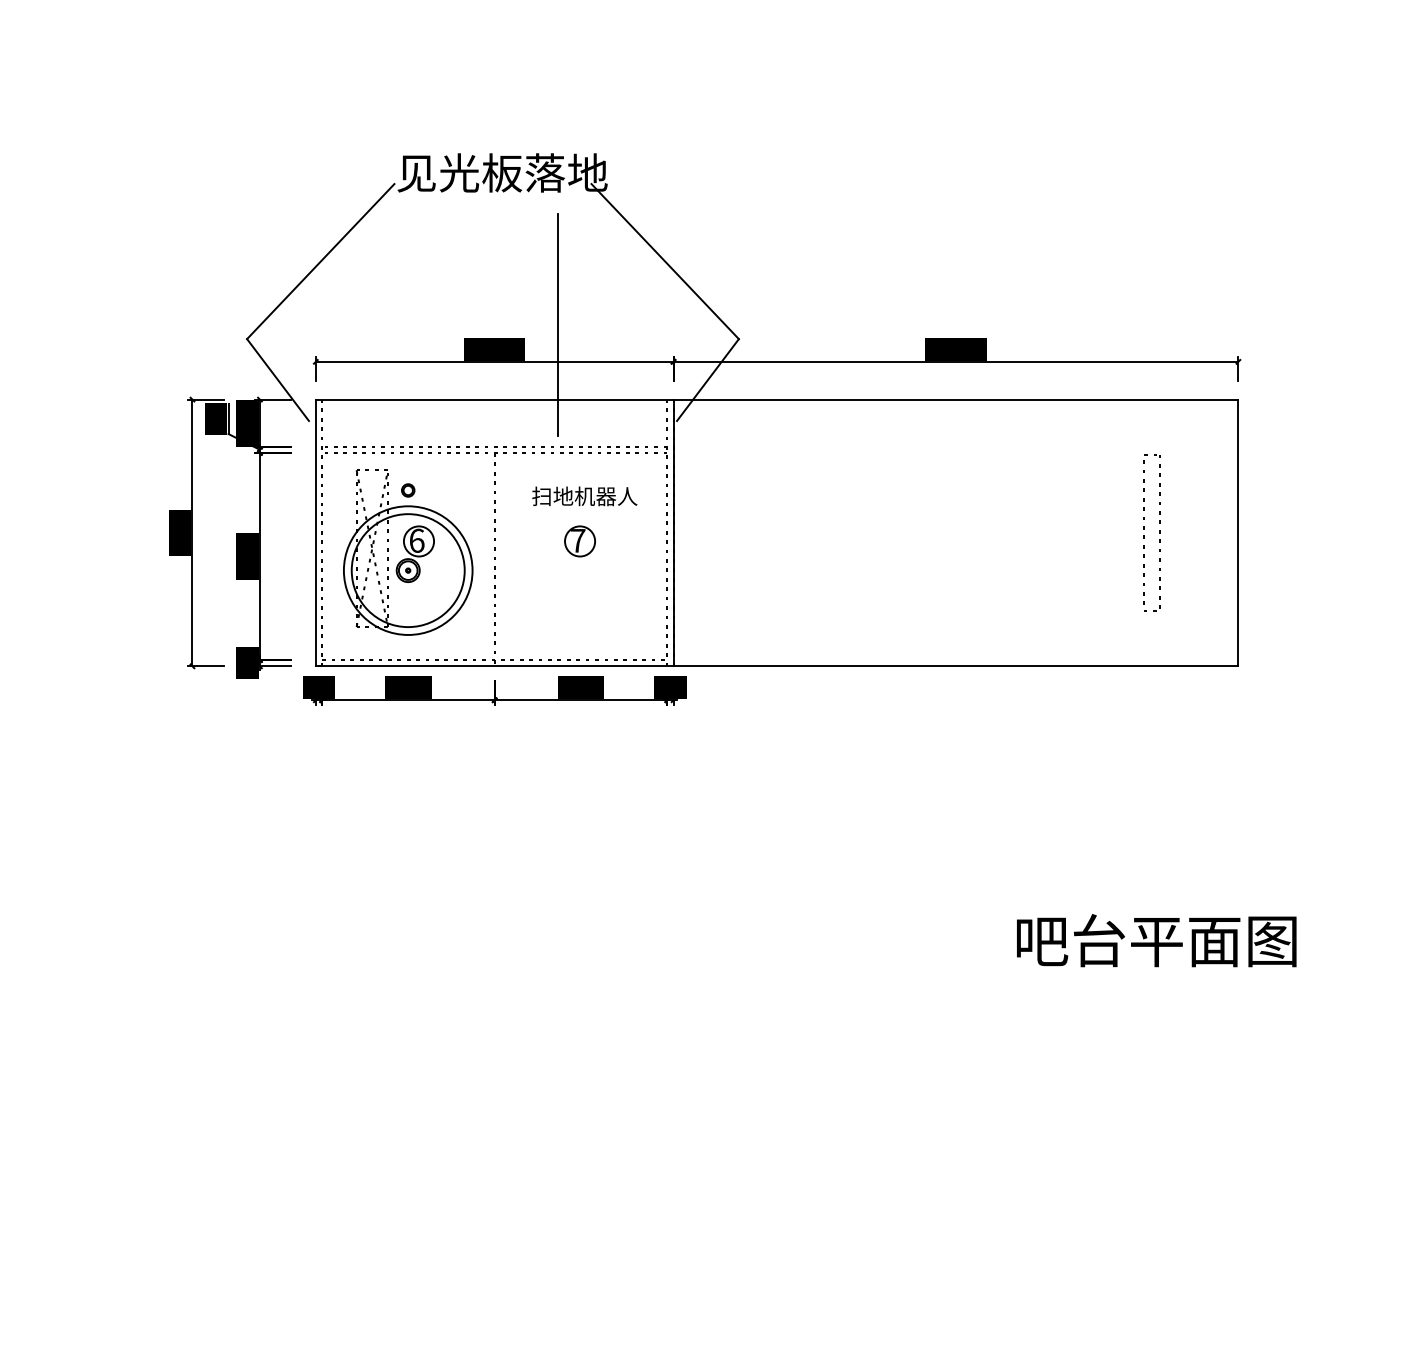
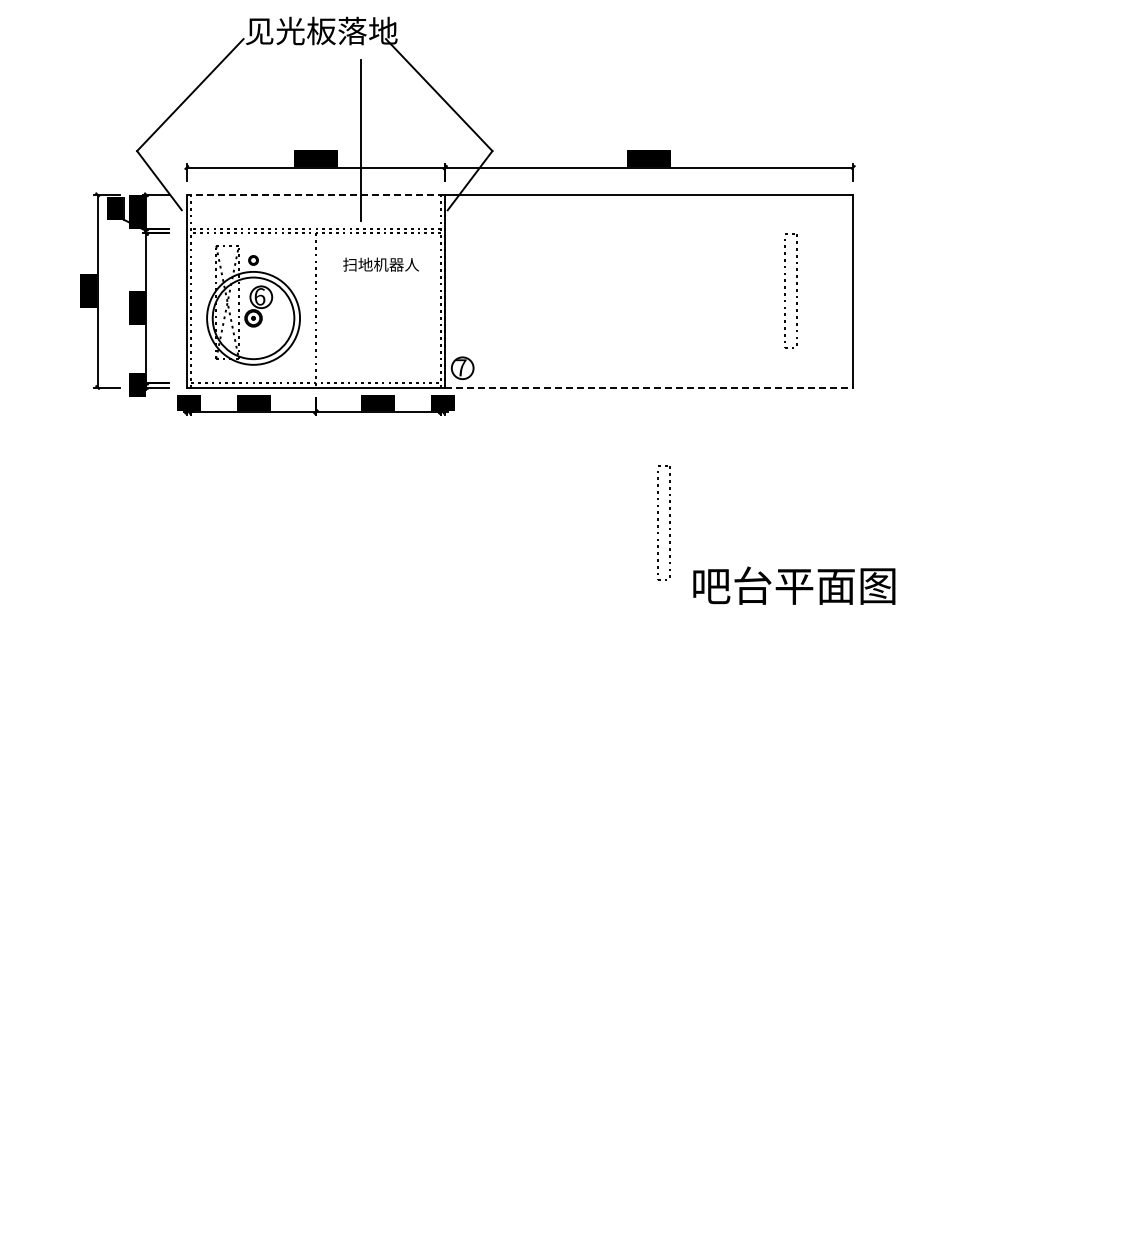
line: (493, 399) -> (315, 194), solid -> dashed
part: (579, 540) -> (462, 367), moved
line: (956, 666) -> (649, 387), solid -> dashed
part: (975, 853) -> (663, 522), added

